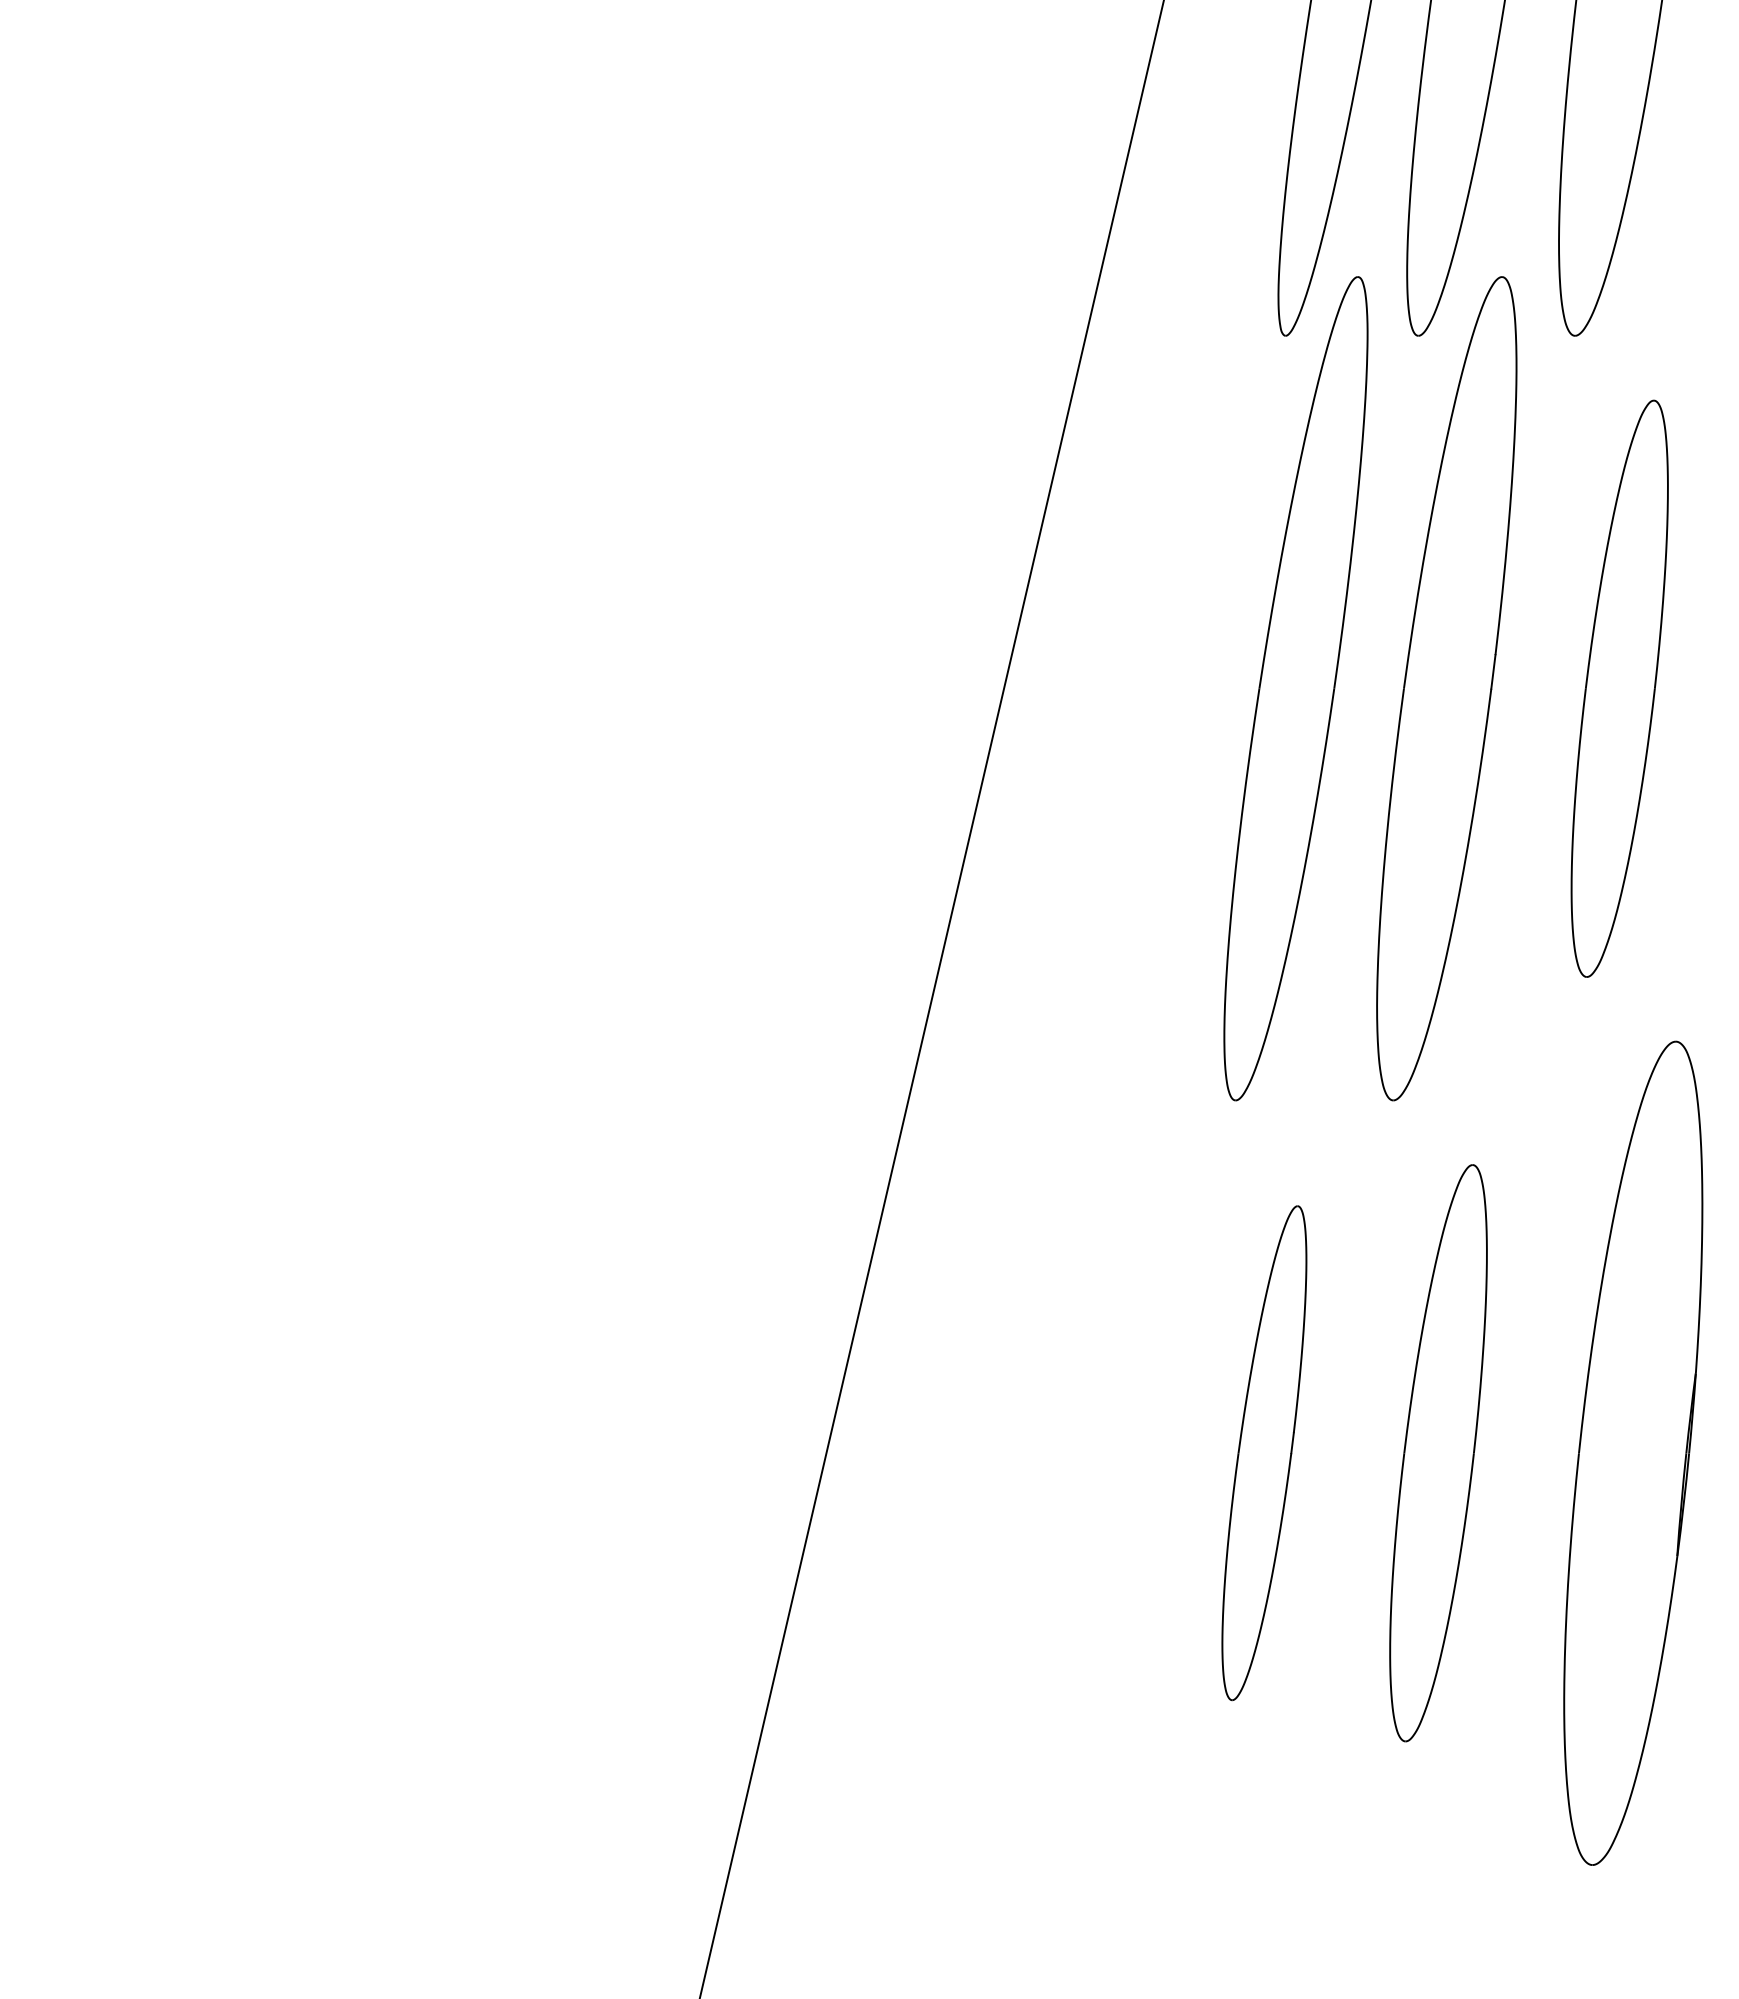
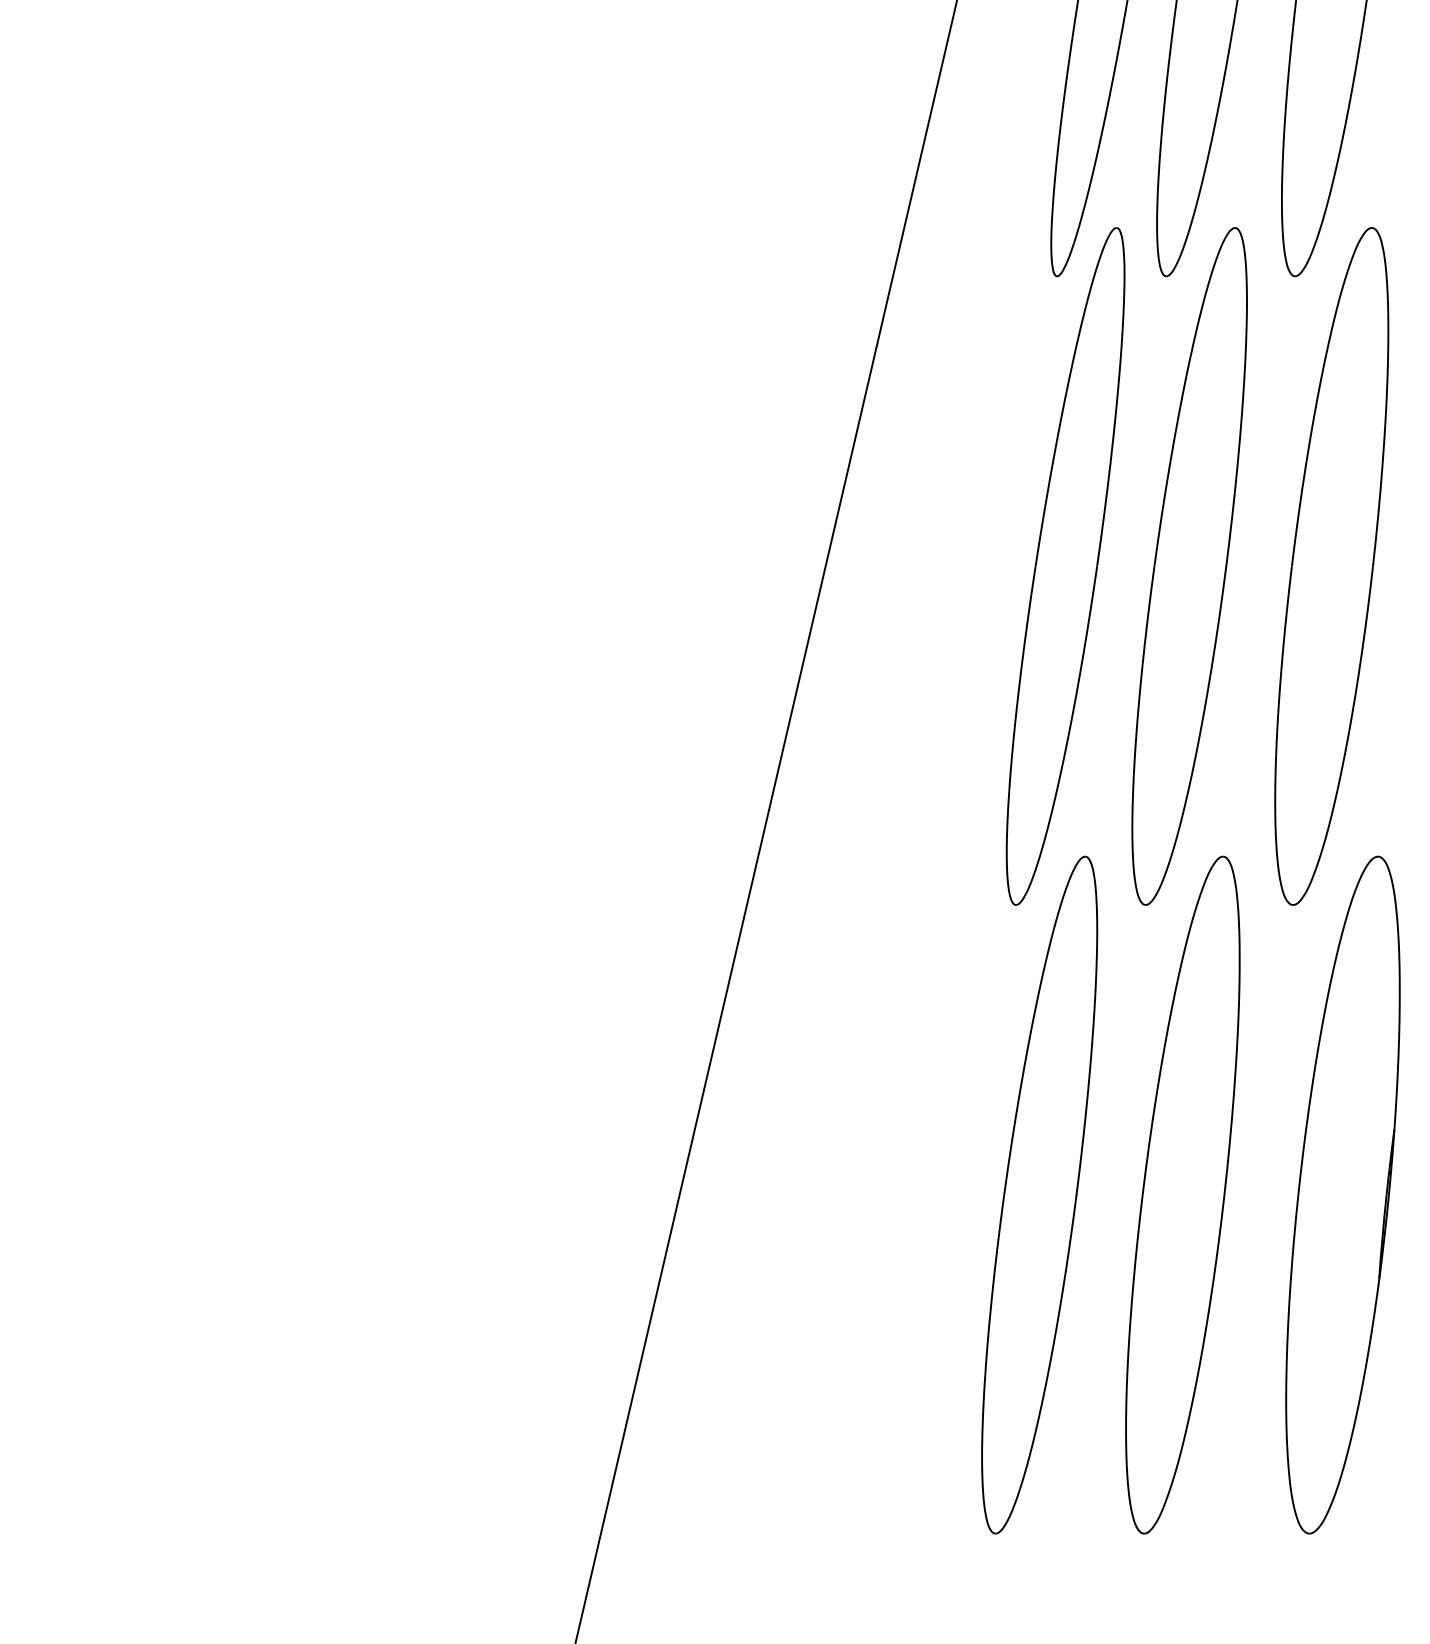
part: (1619, 688) -> (1331, 566), size x1.43
part: (1264, 1452) -> (1039, 1194), size x1.67
part: (1438, 1452) -> (1182, 1194), size x1.43

